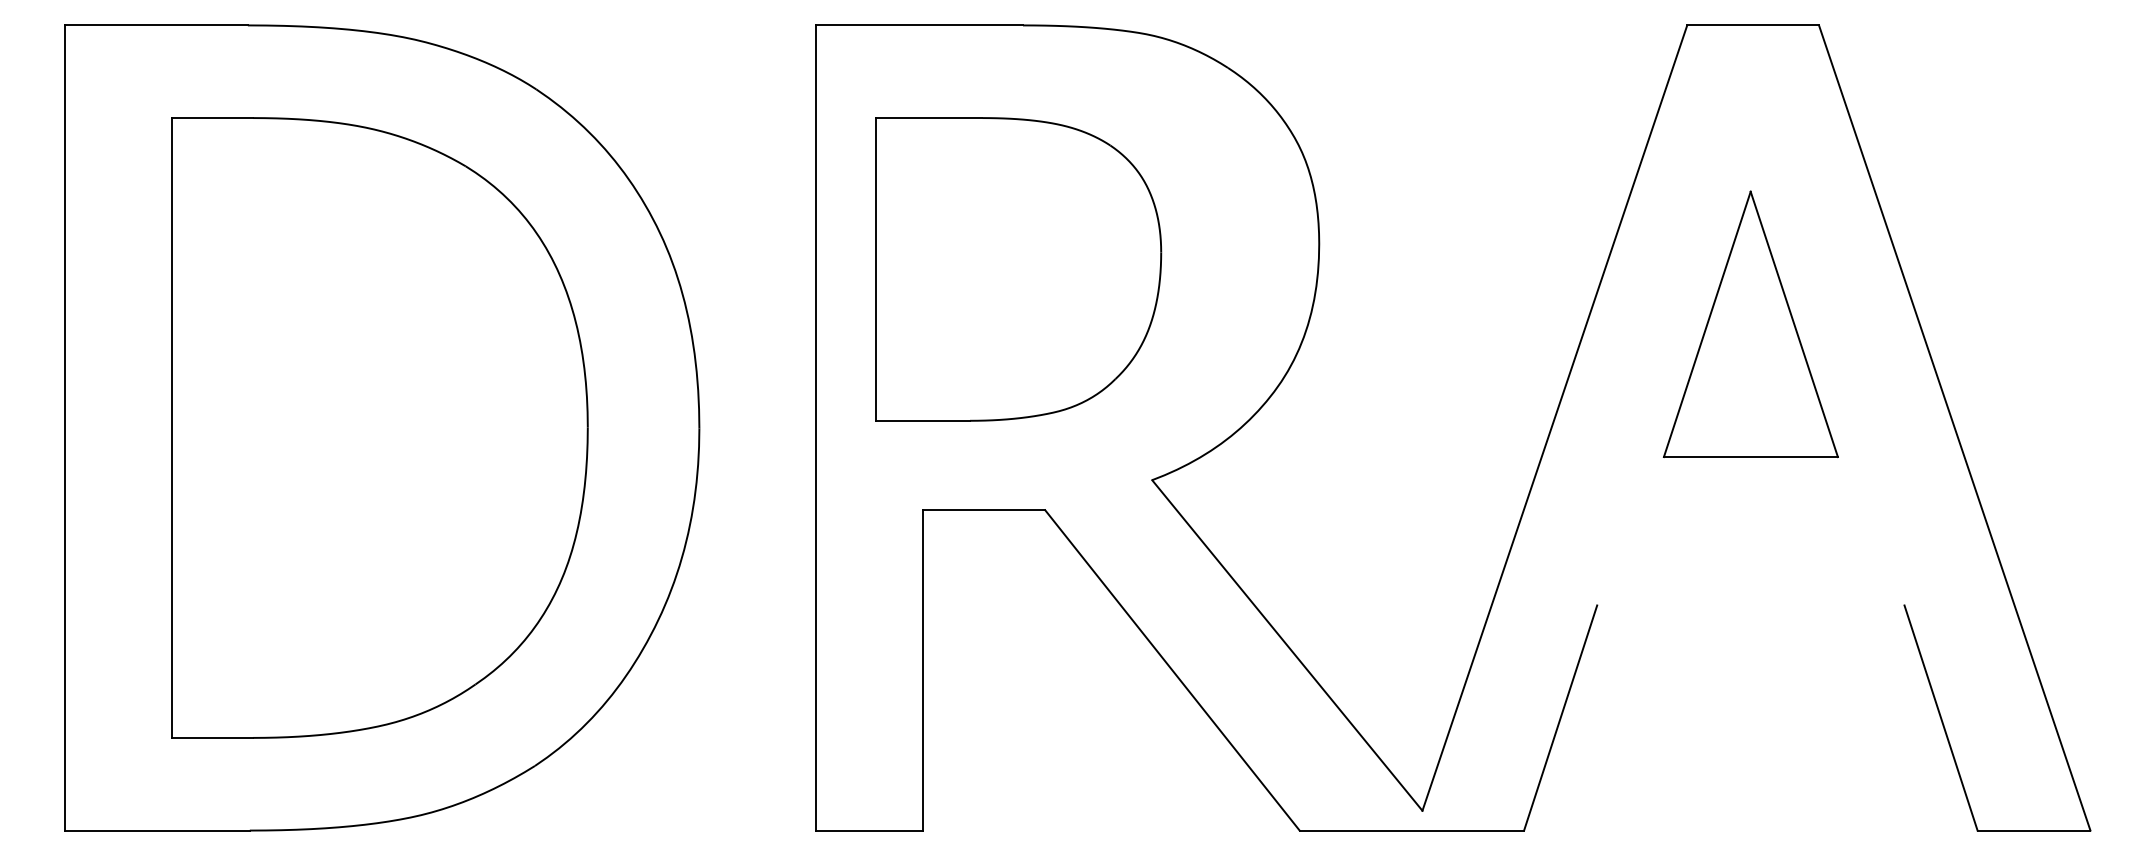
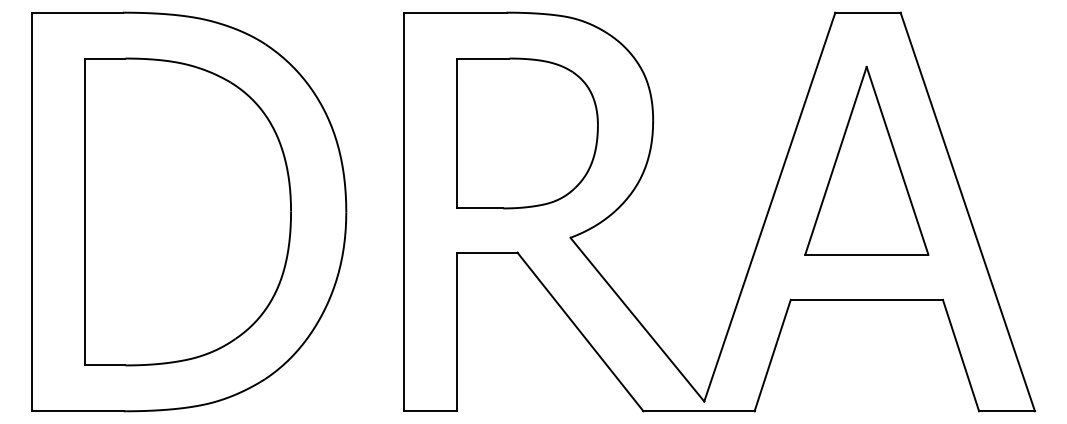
part: (1018, 269) -> (527, 133), moved
part: (1750, 323) -> (866, 160), size x1.43
line: (1750, 604) -> (866, 299), added

